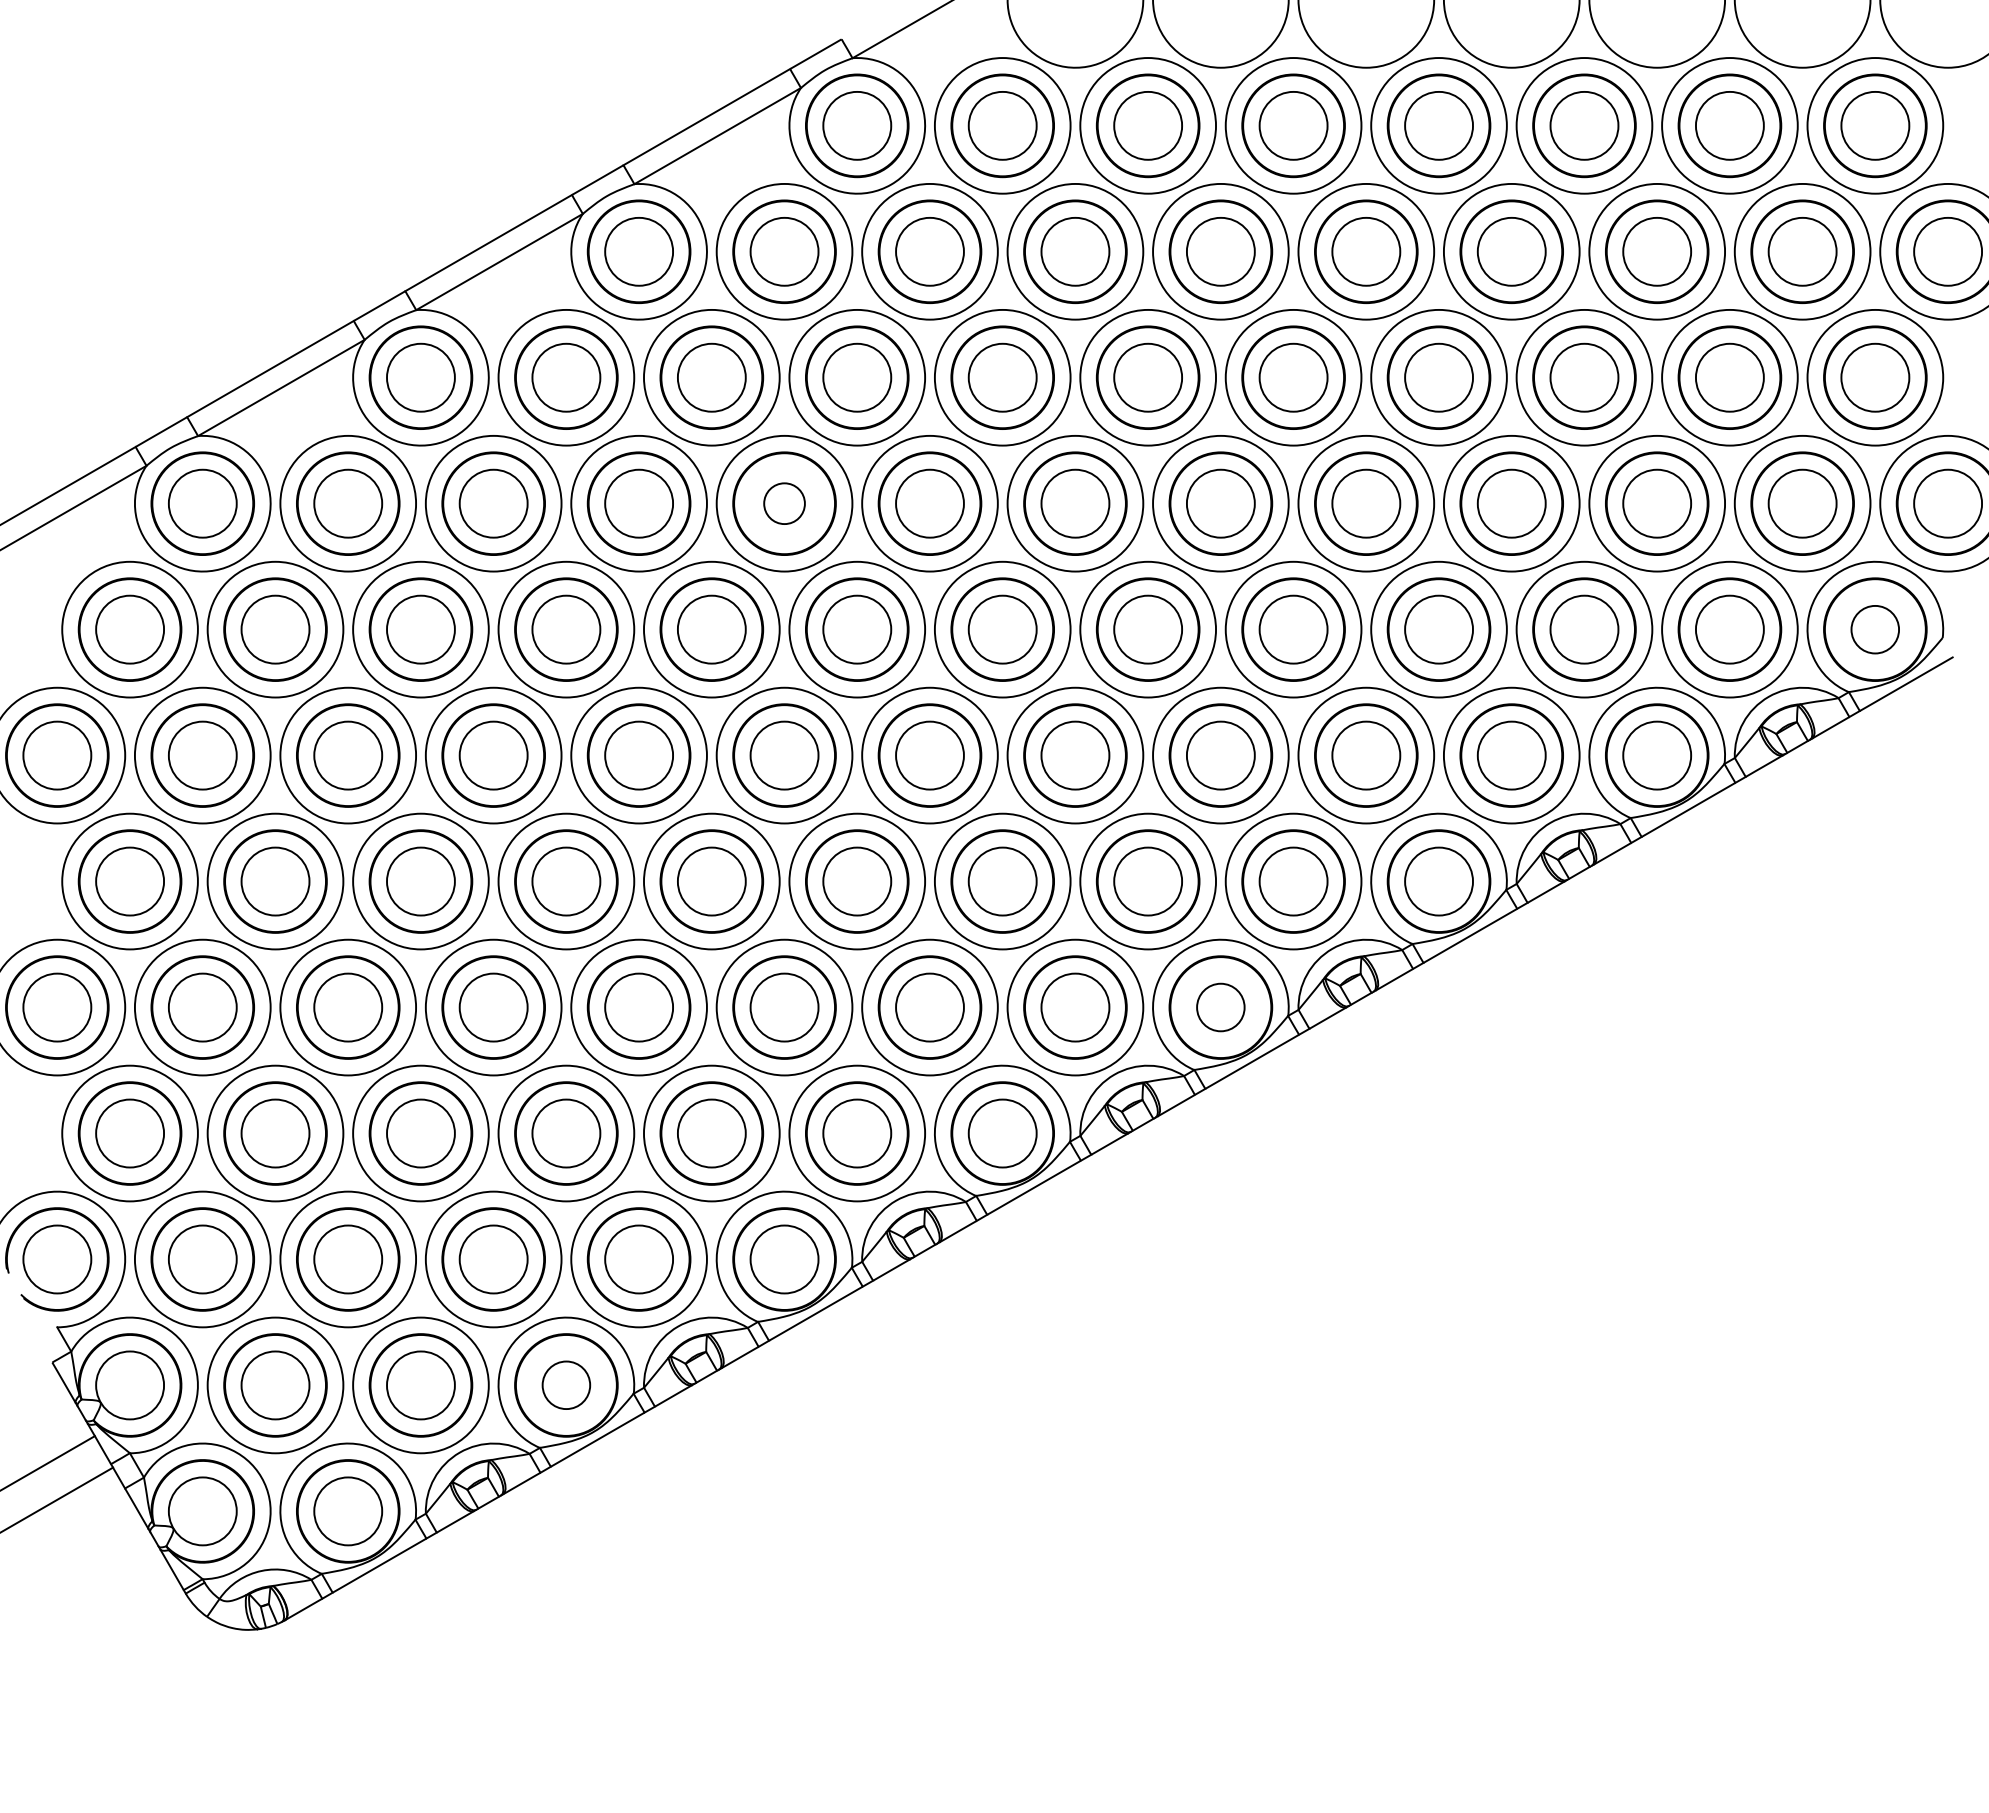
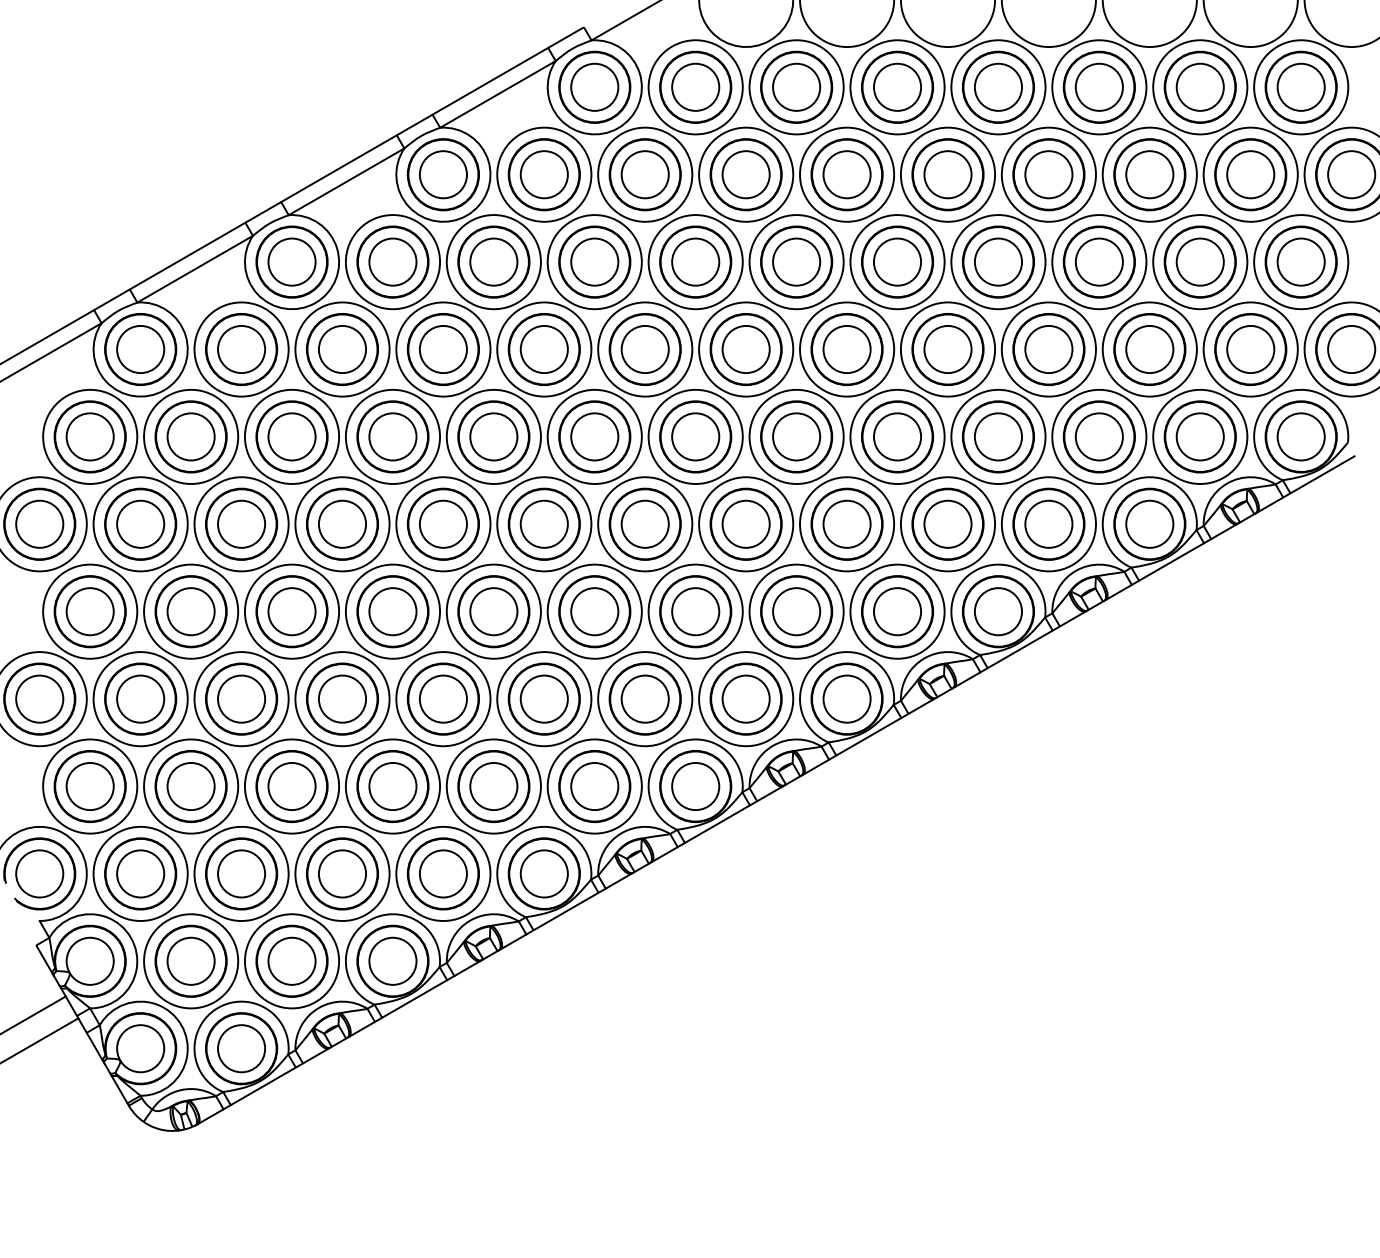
circle: (783, 503) -> (543, 349), size x1.67
circle: (1874, 629) -> (1300, 436), size x1.43
circle: (1220, 1006) -> (846, 698), size x1.43
circle: (565, 1384) -> (392, 960), size x1.43

